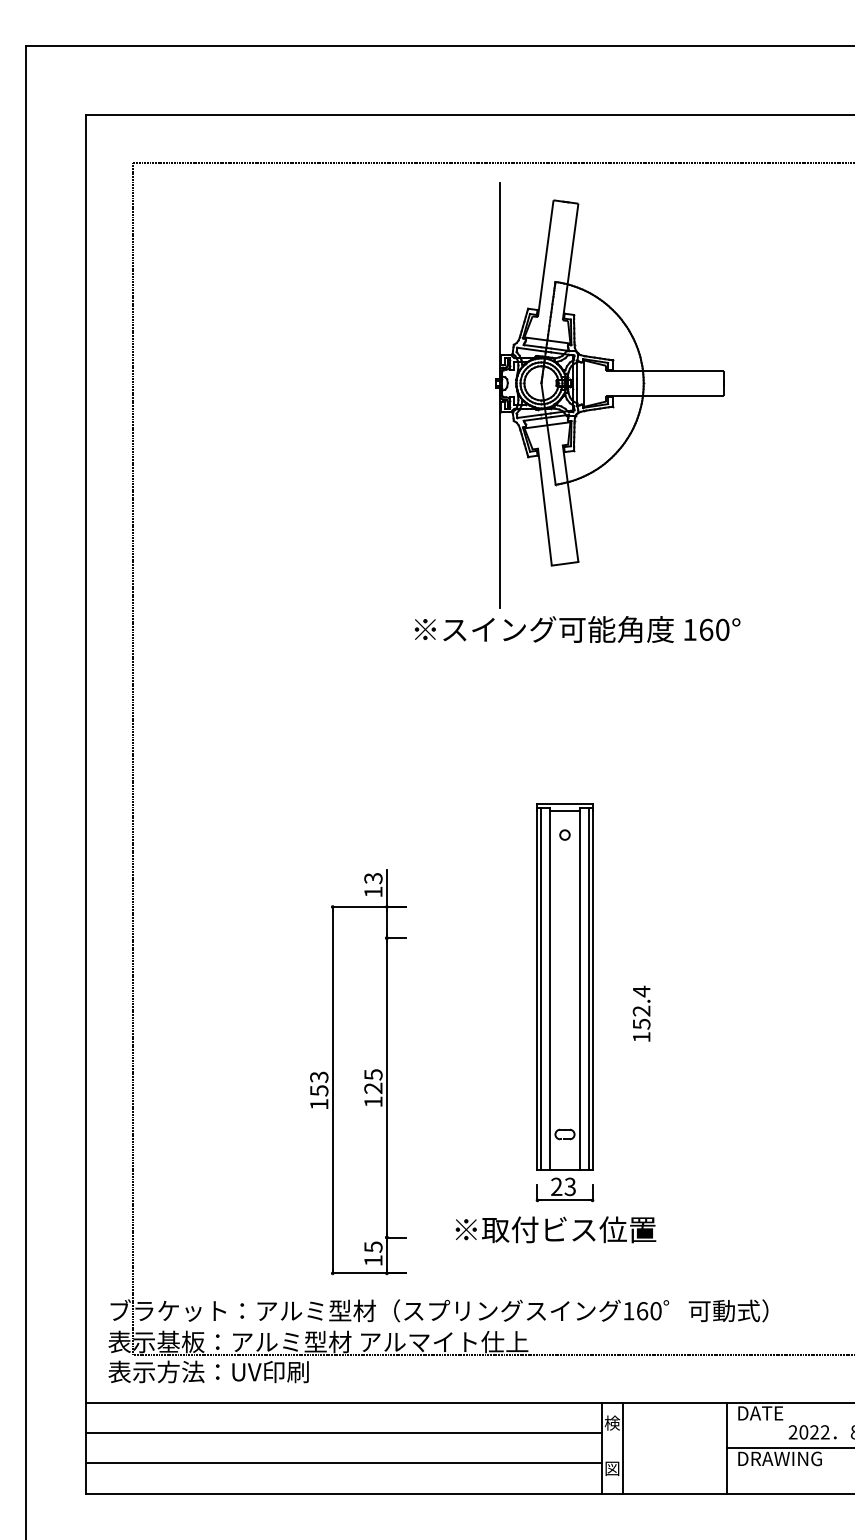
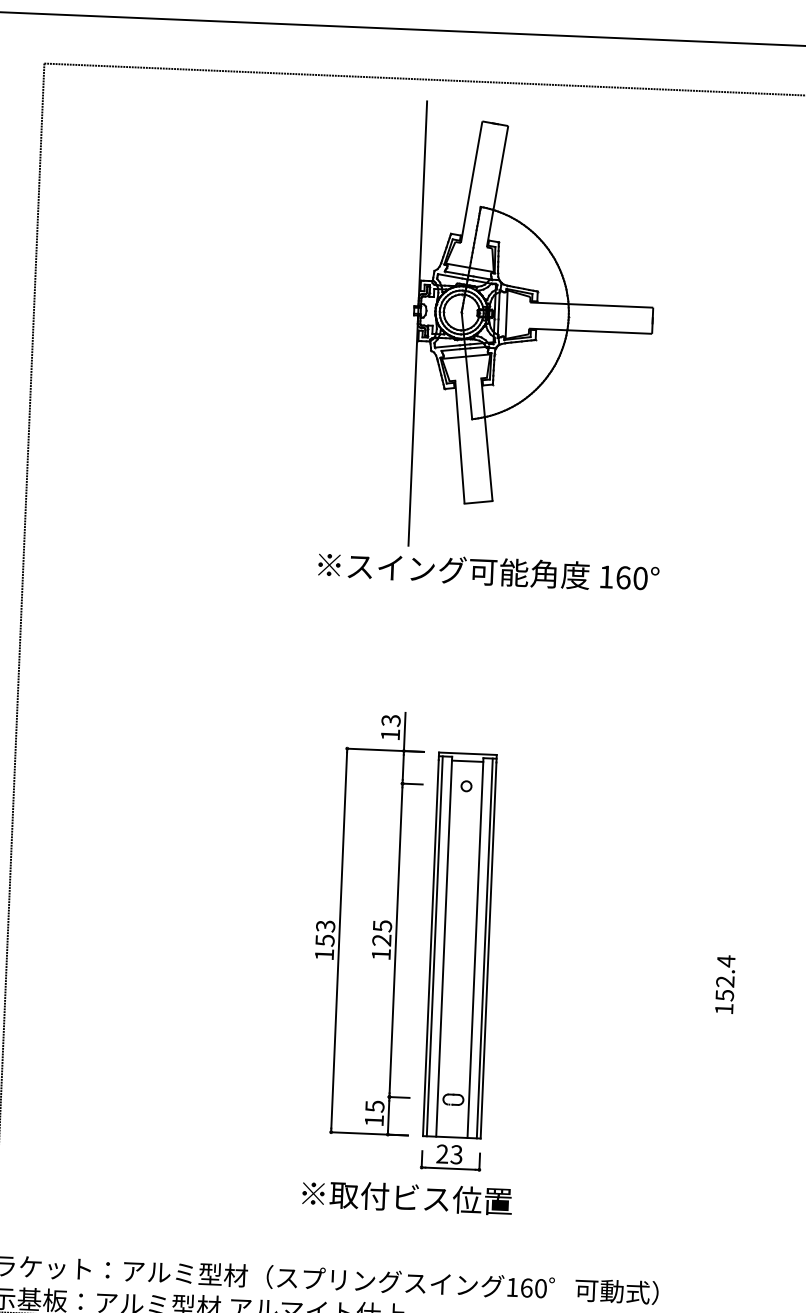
text: (641, 1013) -> (725, 984), moved
part: (358, 1072) -> (366, 923), moved
text: (555, 1229) -> (406, 1197), moved

